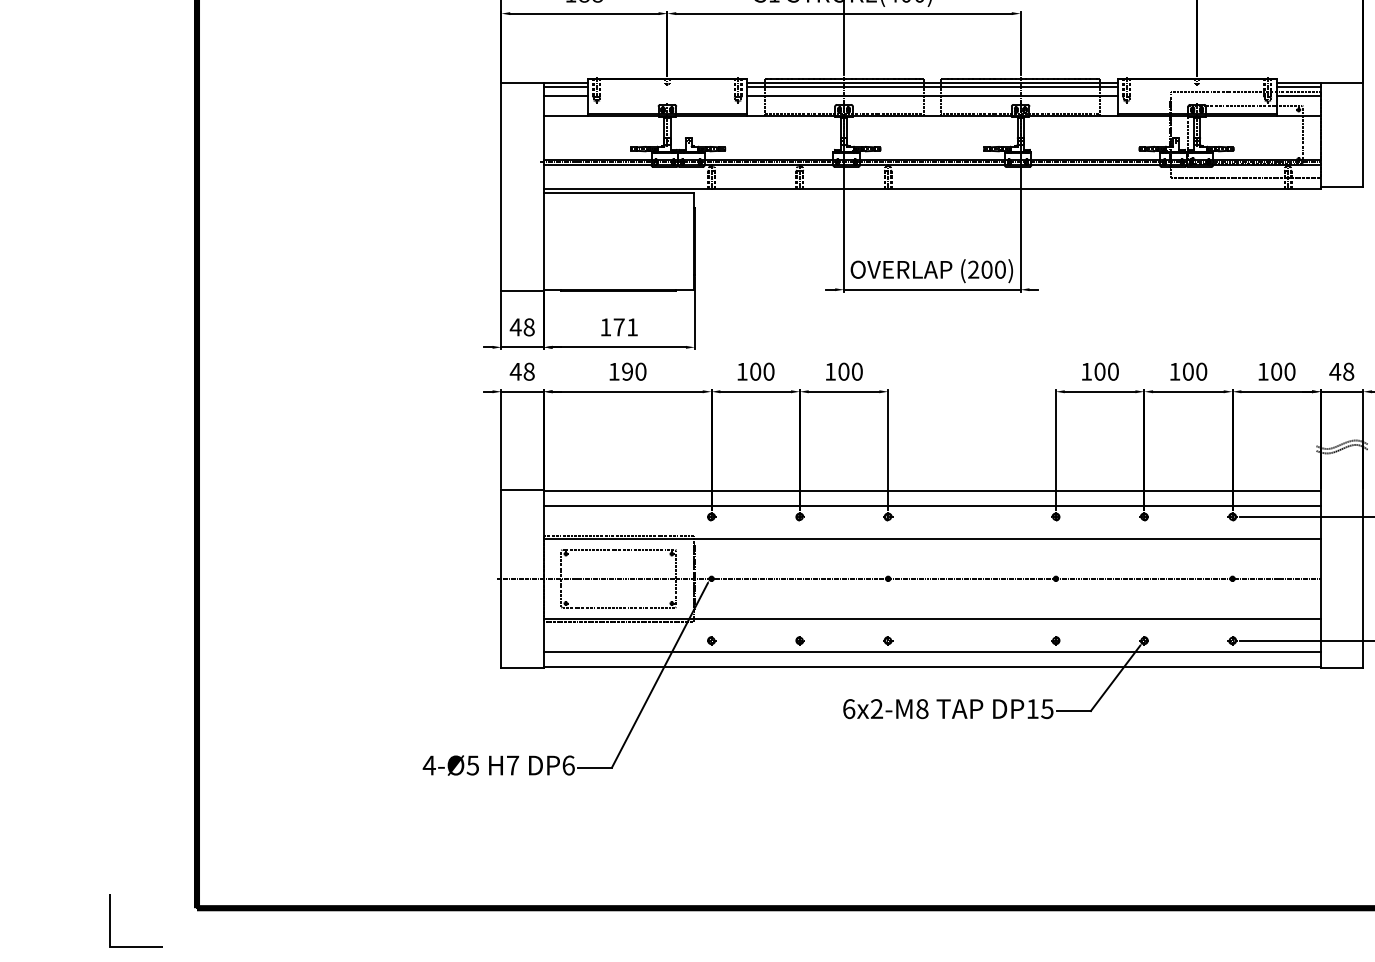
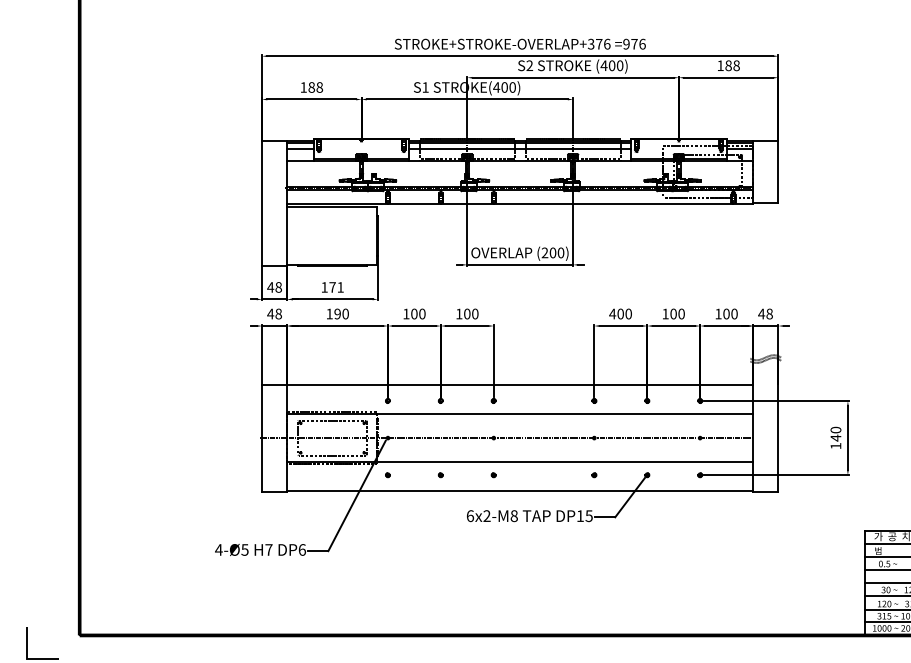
text: (1086, 370) -> (612, 313), 100 -> 400
line: (932, 506) -> (520, 394), removed
line: (932, 652) -> (520, 482), removed

